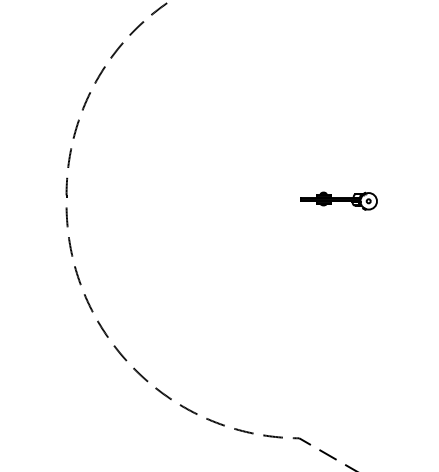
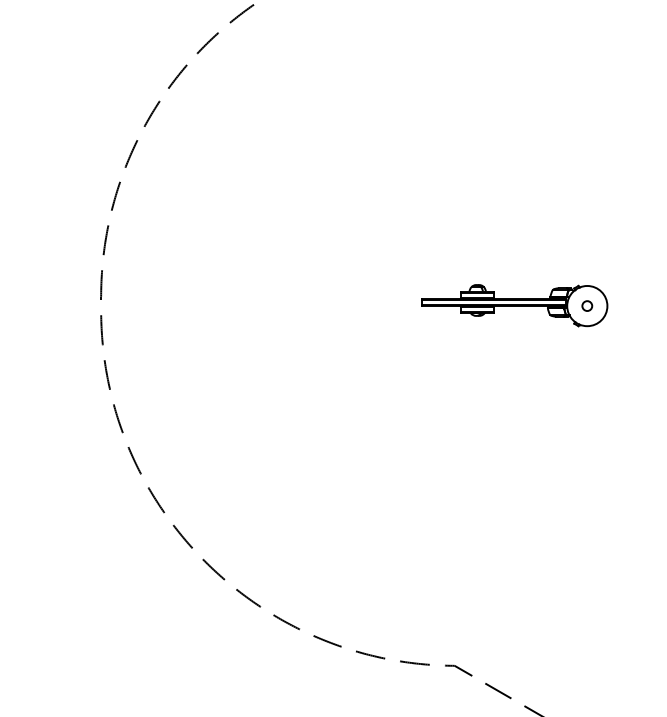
part: (338, 200) -> (514, 304), size x1.6

